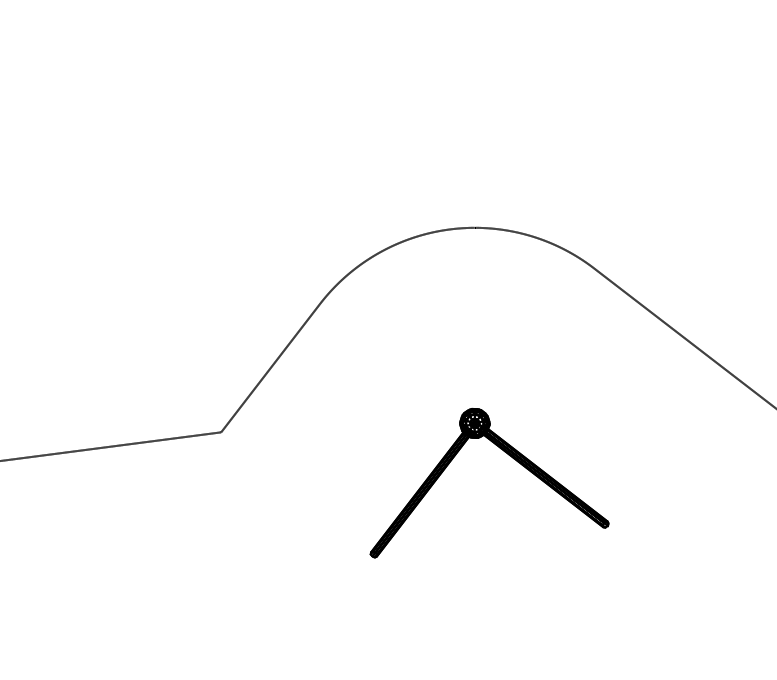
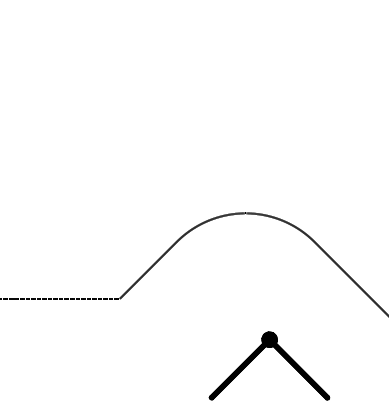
part: (456, 455) -> (258, 354), moved

